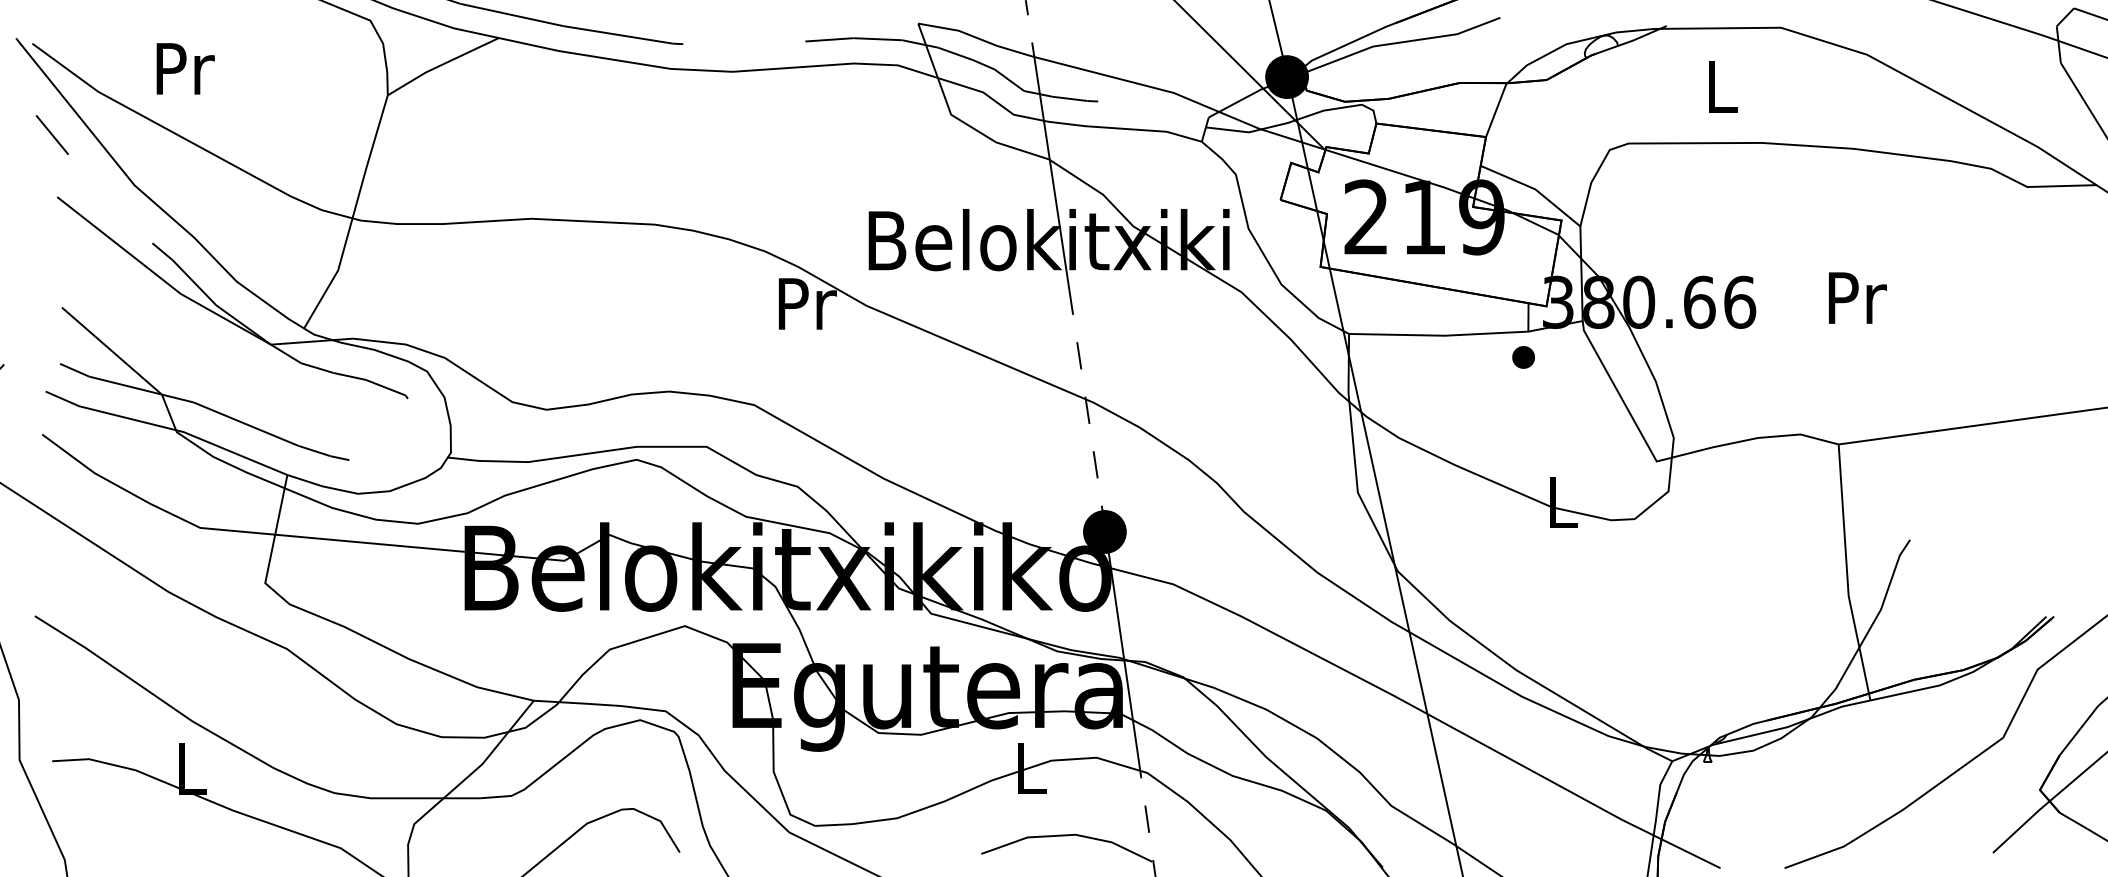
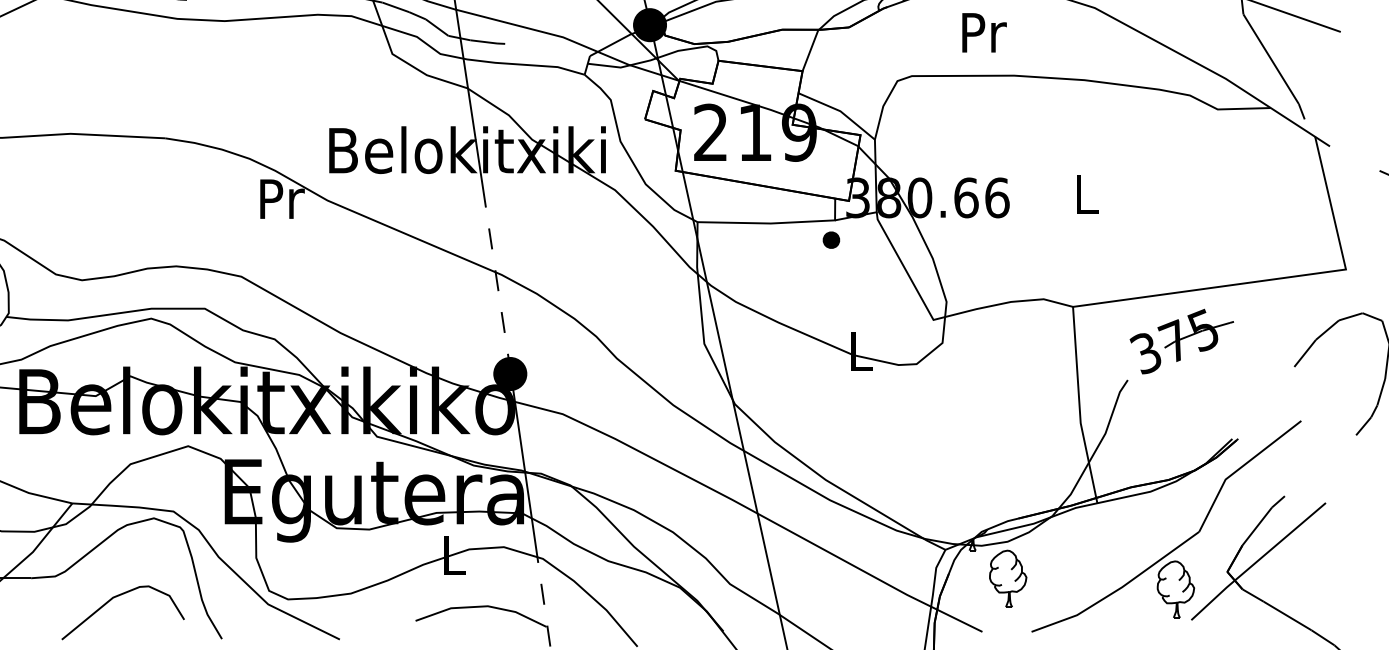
text: (1723, 86) -> (984, 32), L -> Pr
text: (1857, 297) -> (1087, 194), Pr -> L
part: (1980, 489) -> (1181, 341), added
part: (1753, 798) -> (1007, 578), added
part: (1972, 812) -> (1175, 589), added

